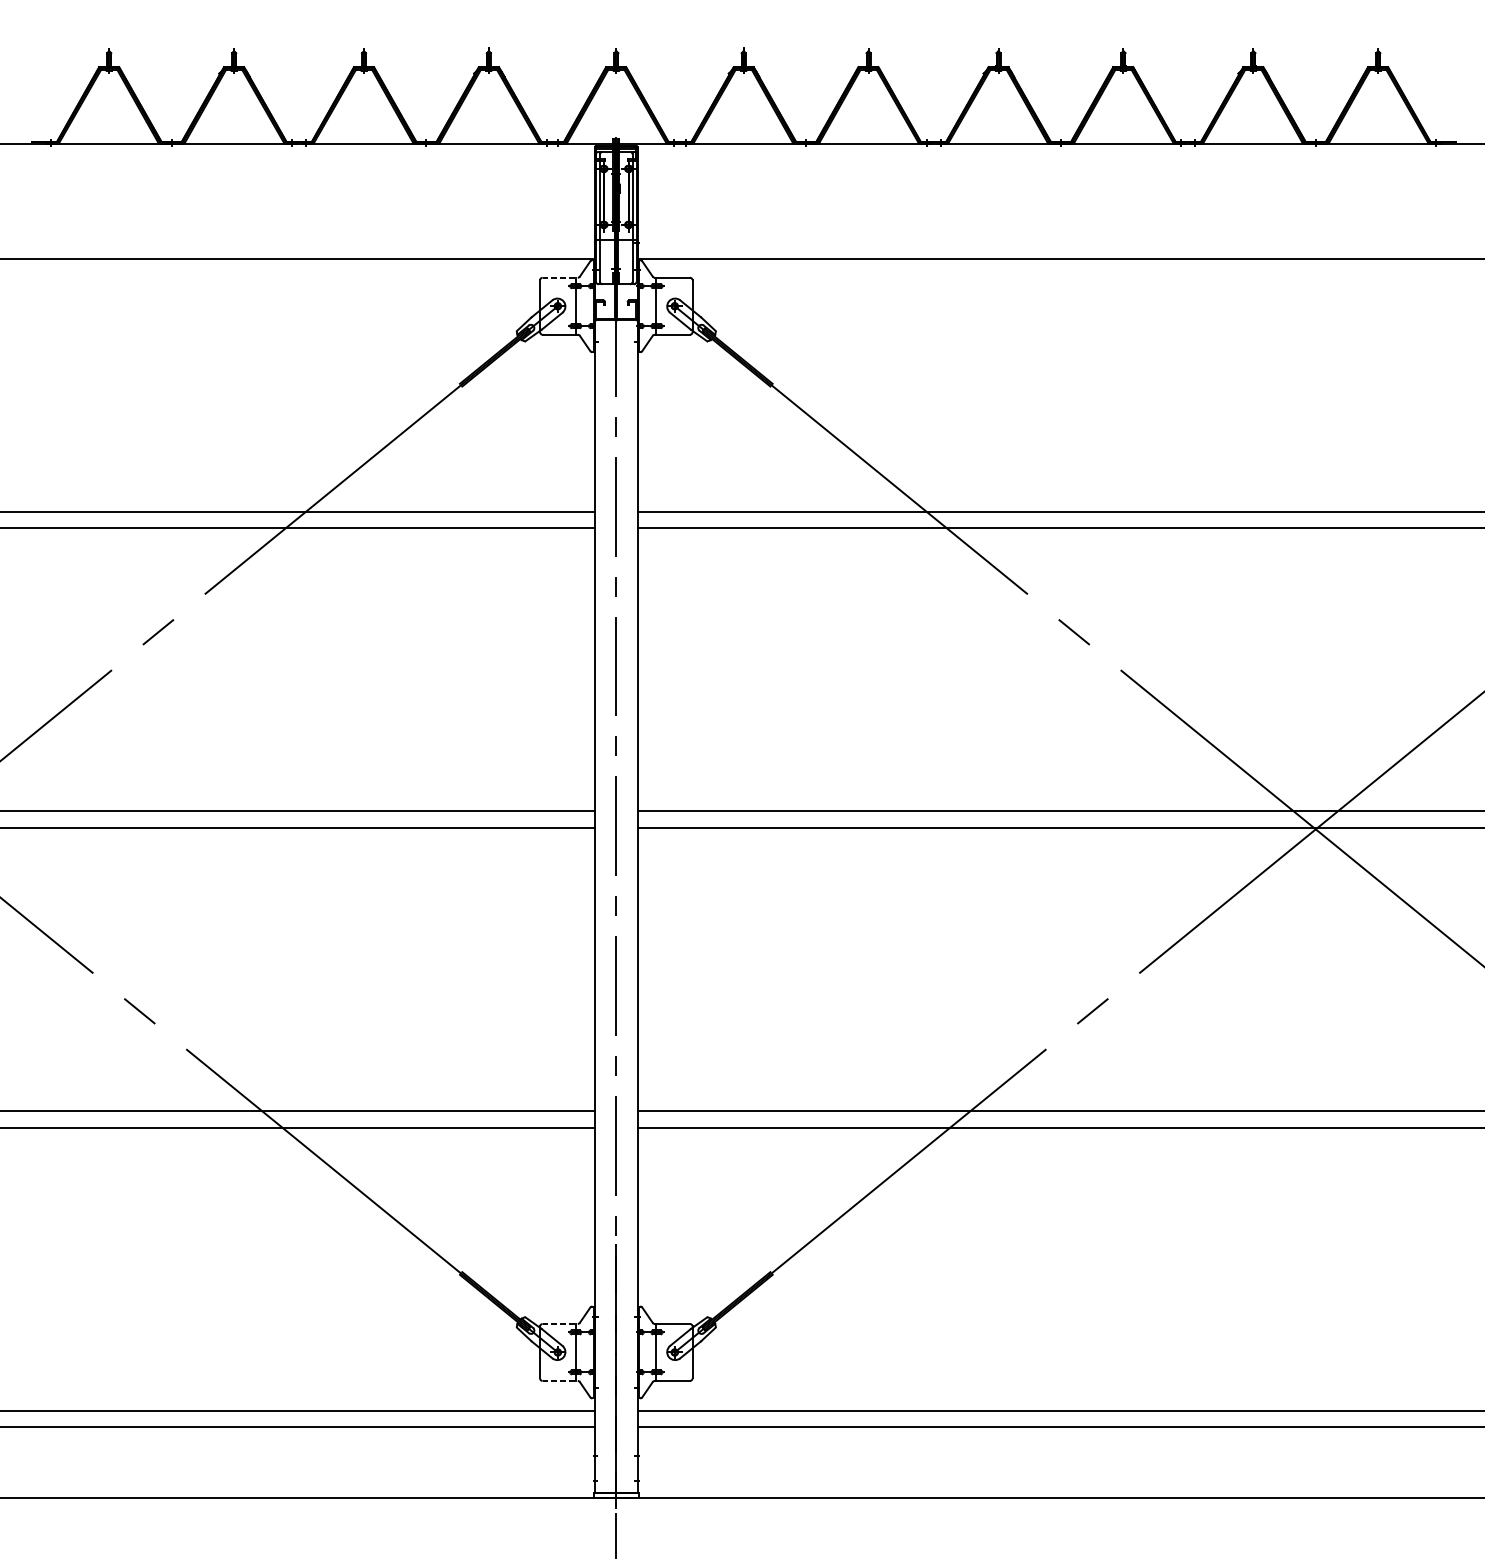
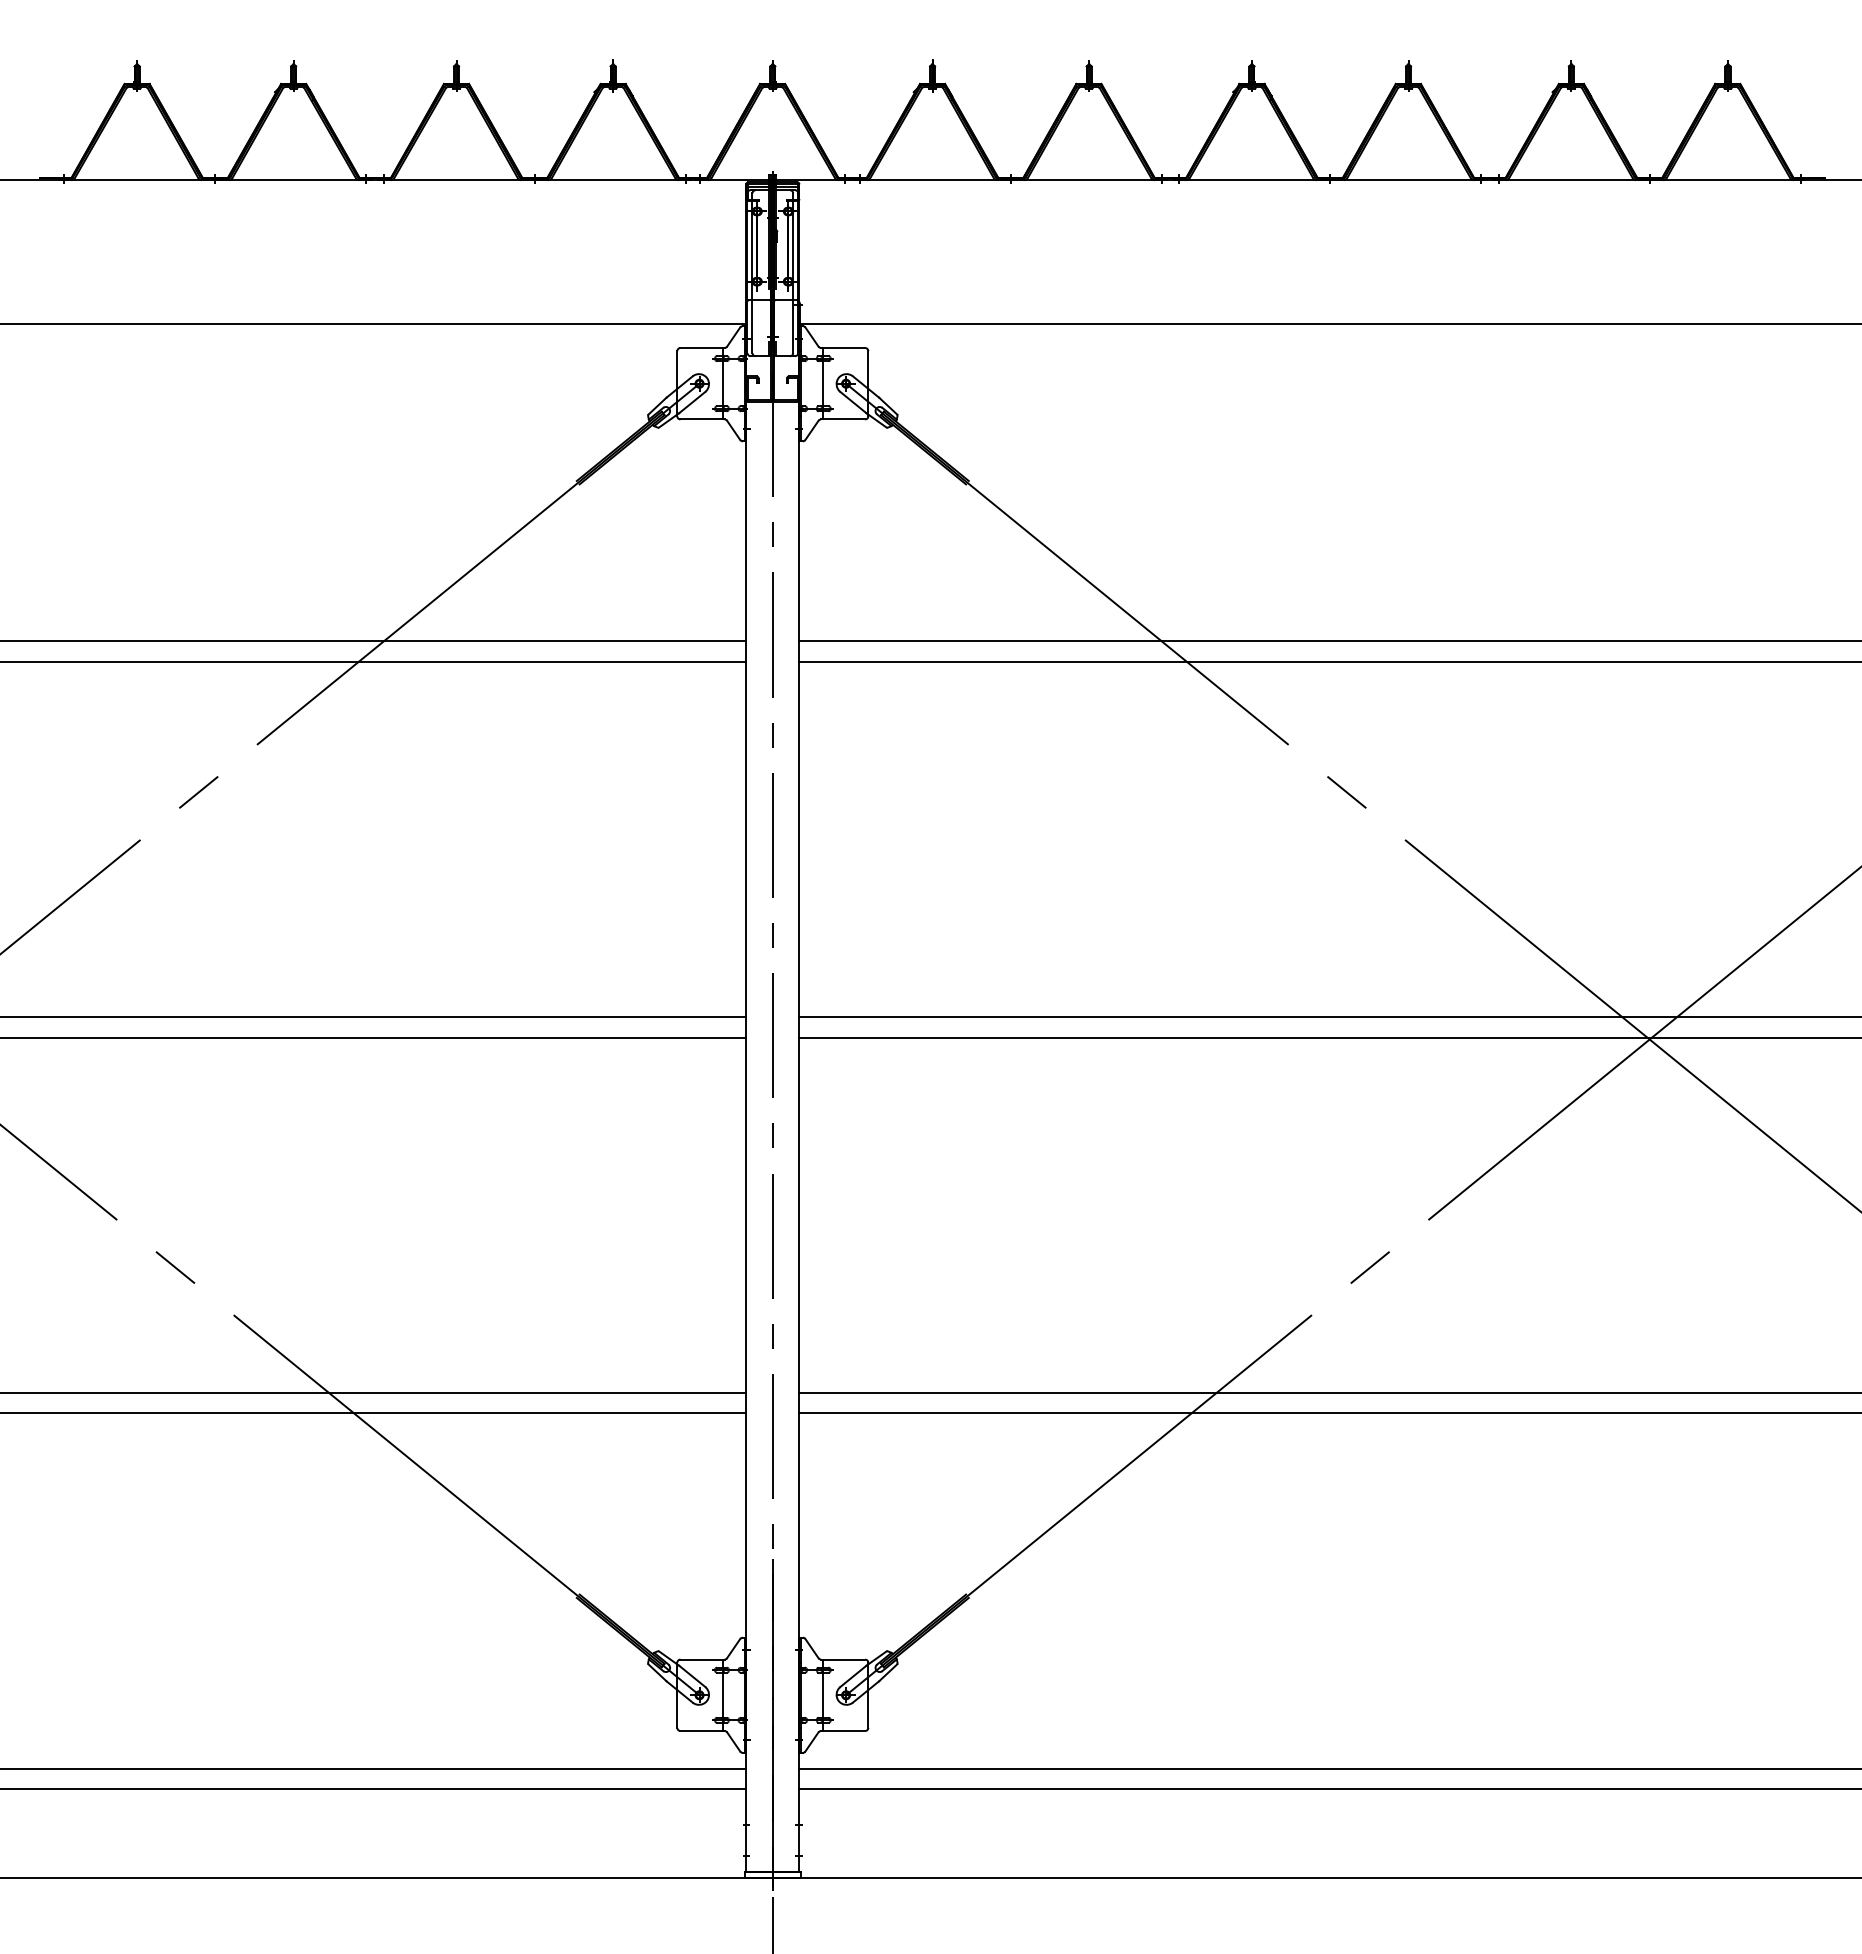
line: (560, 278) -> (702, 348), dashed -> solid
line: (560, 1323) -> (702, 1659), dashed -> solid
line: (560, 1380) -> (702, 1730), dashed -> solid

